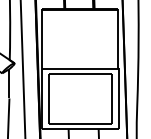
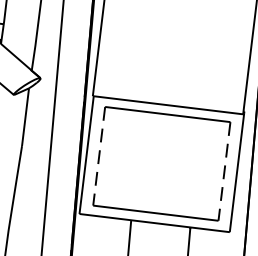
line: (48, 99) -> (98, 157), solid -> dashed
line: (112, 99) -> (224, 172), solid -> dashed

